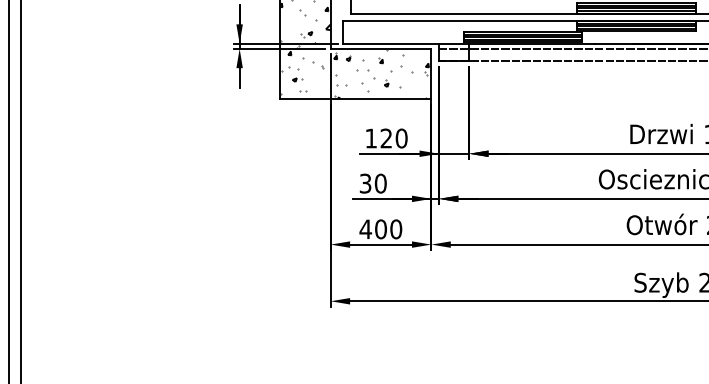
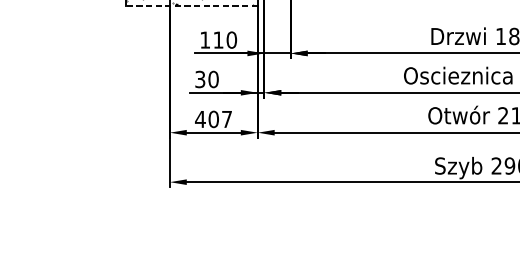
line: (355, 99) -> (191, 6), solid -> dashed
text: (385, 138) -> (217, 40), 120 -> 110
text: (396, 229) -> (227, 119), 400 -> 407

